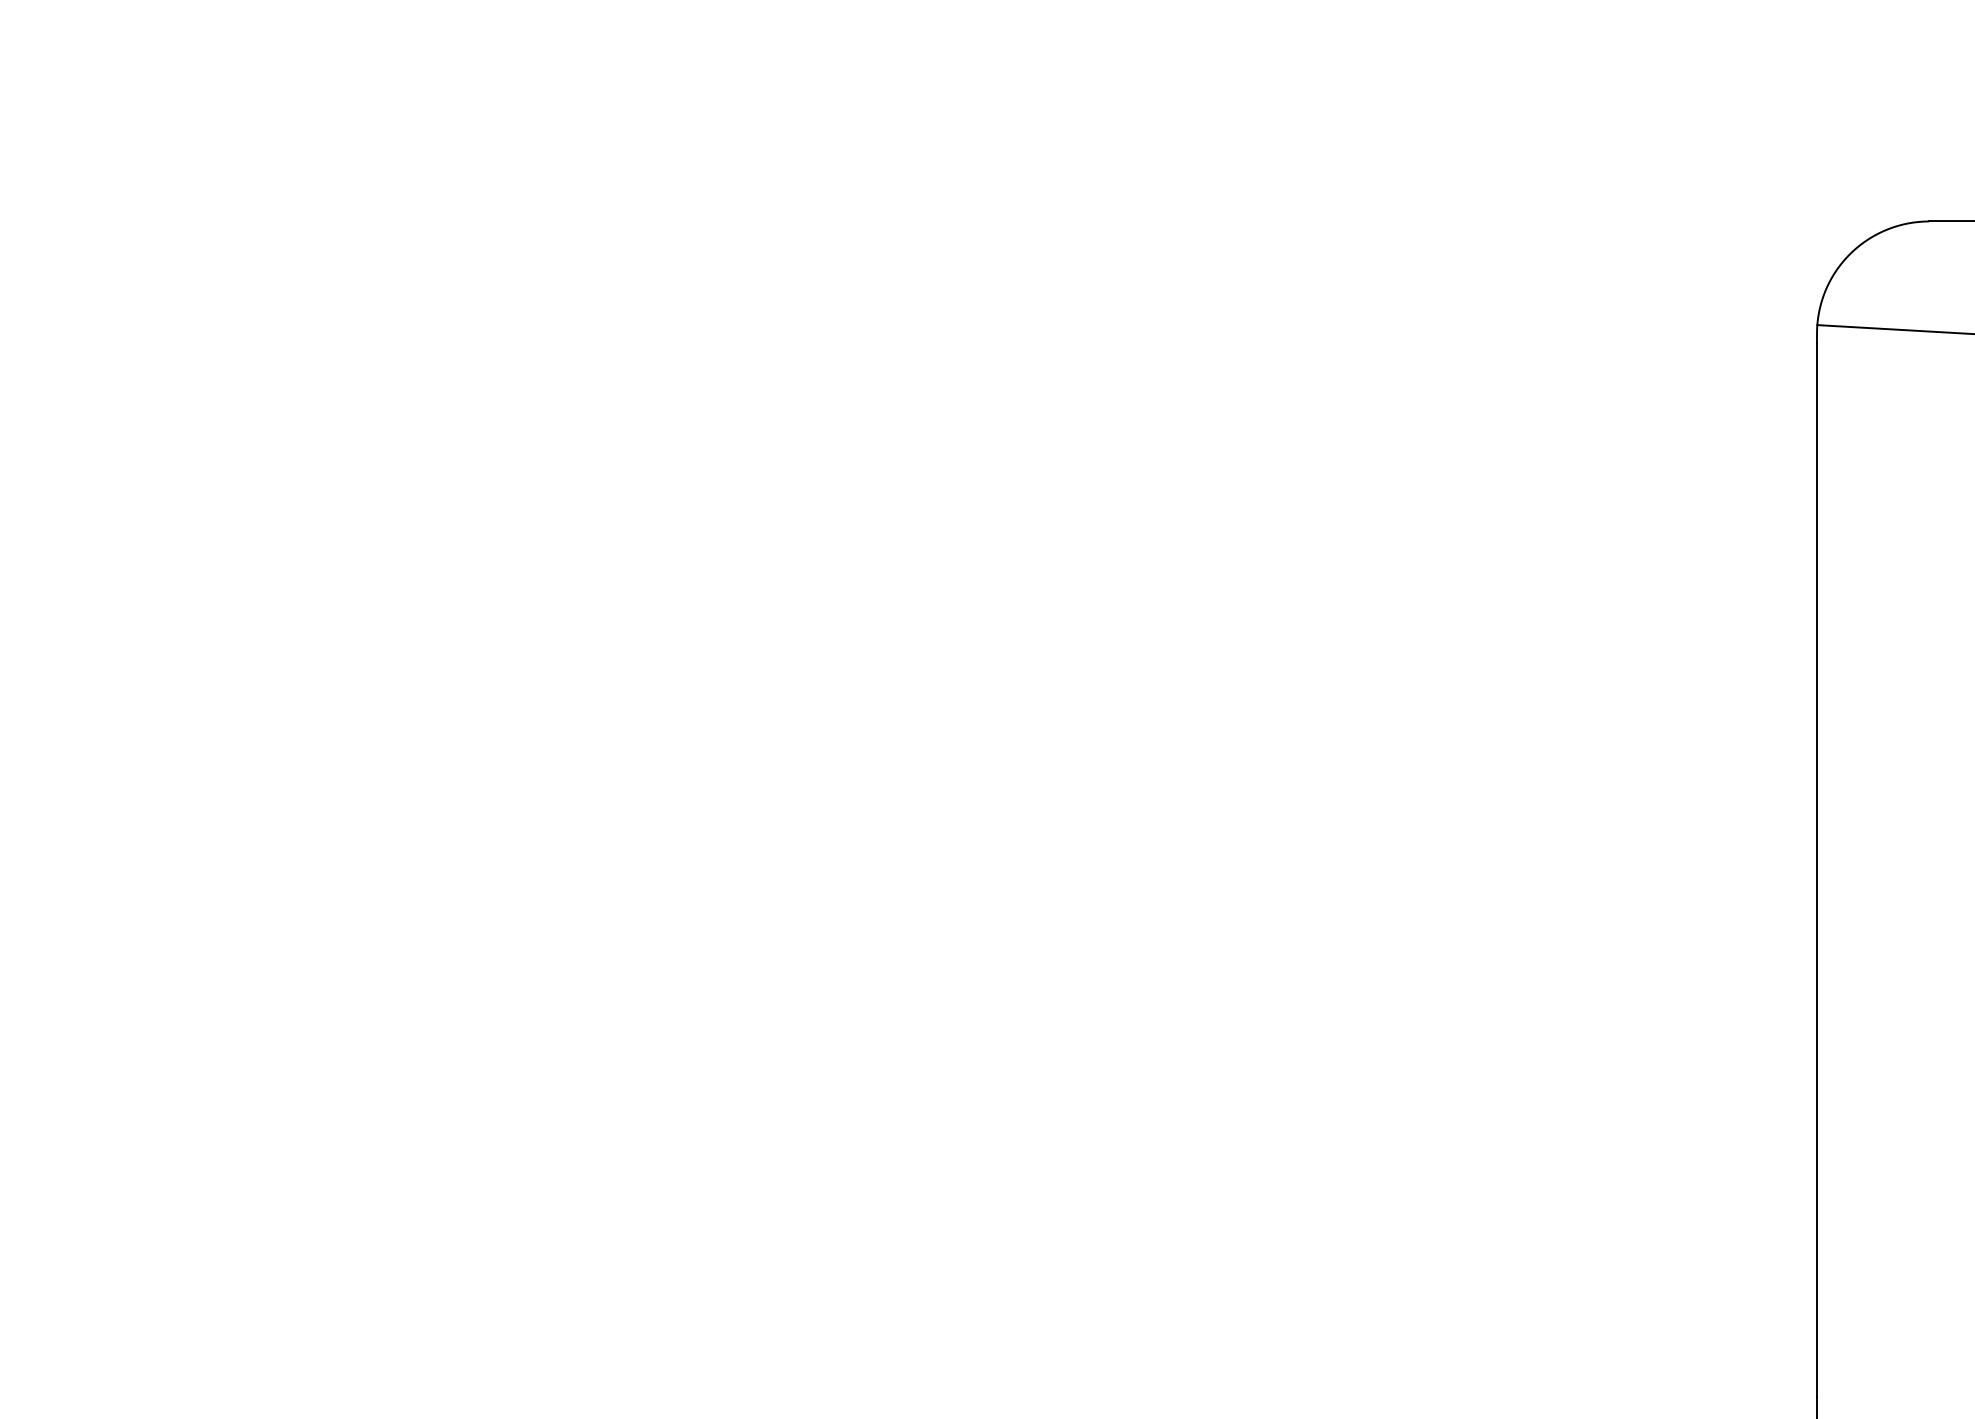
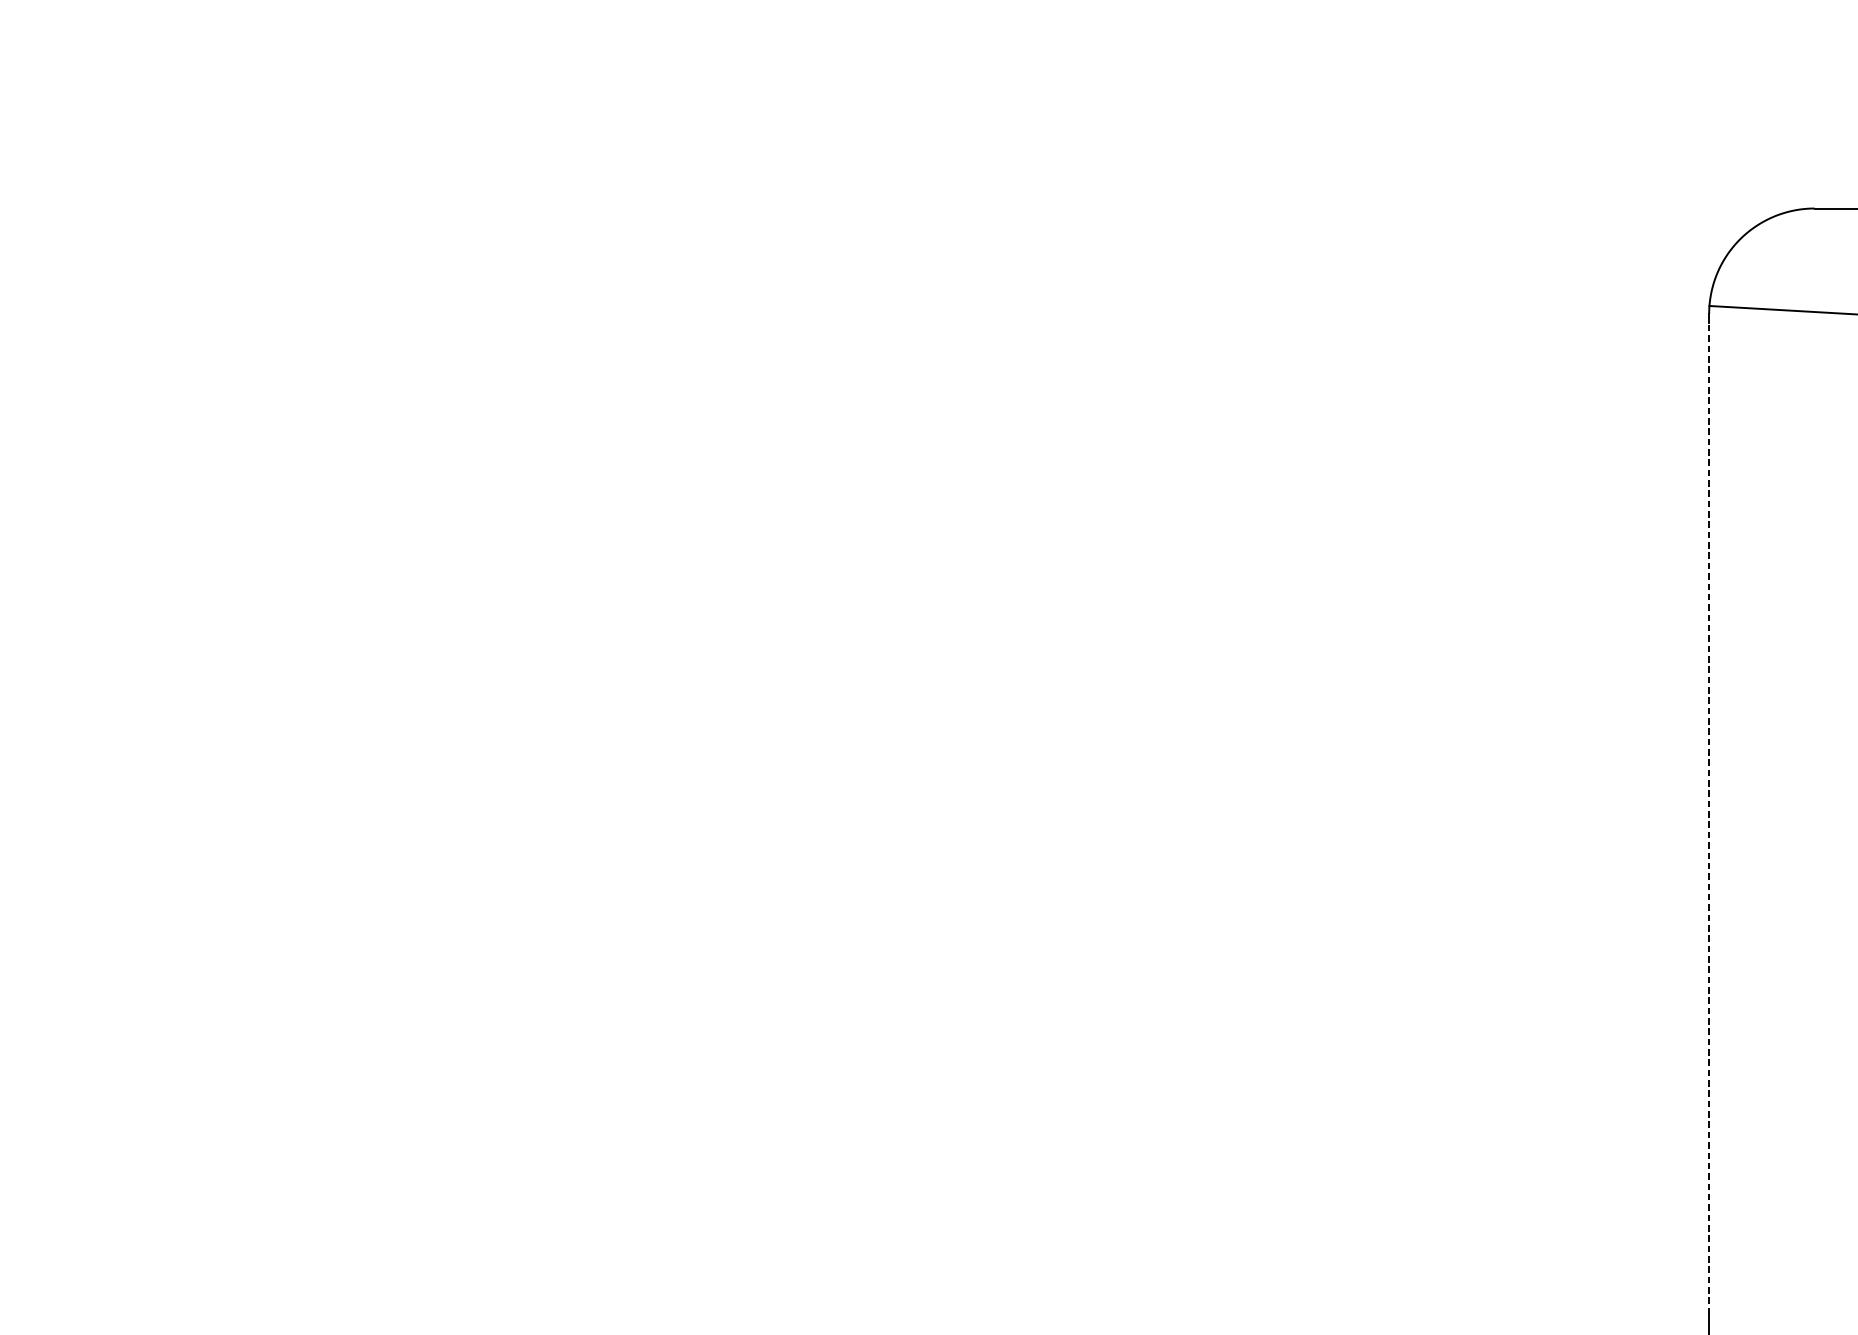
line: (1817, 870) -> (1709, 818), solid -> dashed

